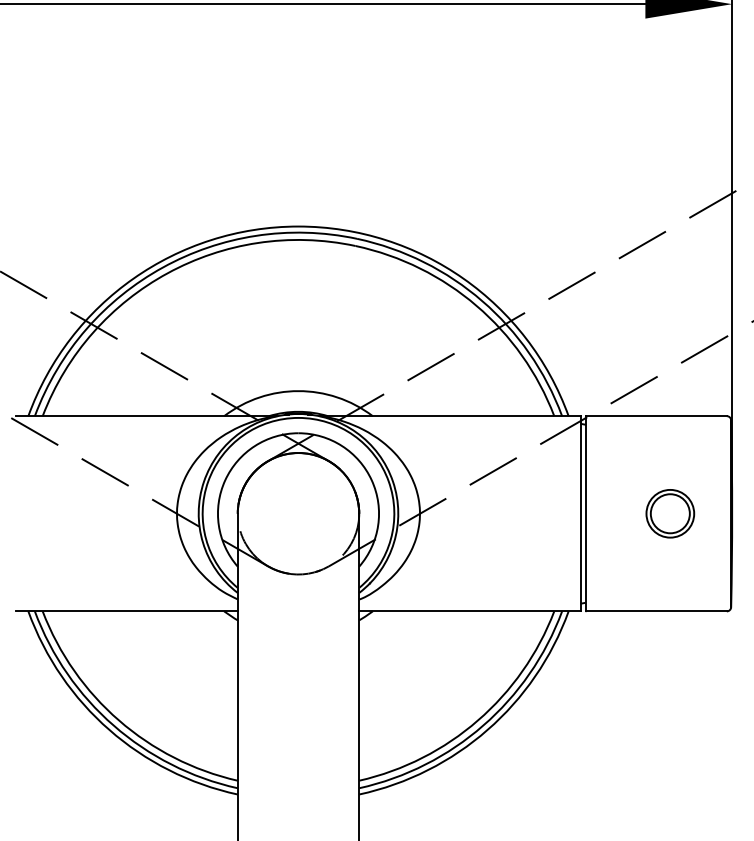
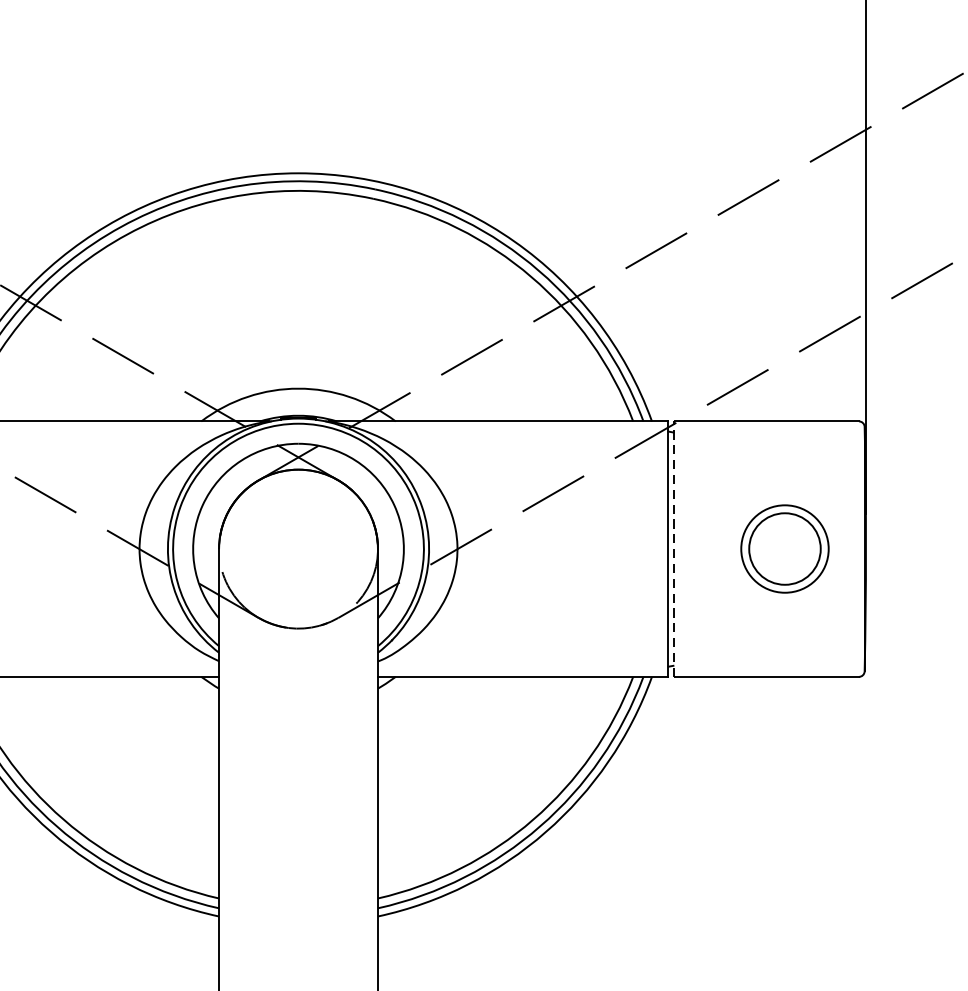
line: (585, 513) -> (674, 548), solid -> dashed
part: (670, 513) -> (785, 548), size x1.4

